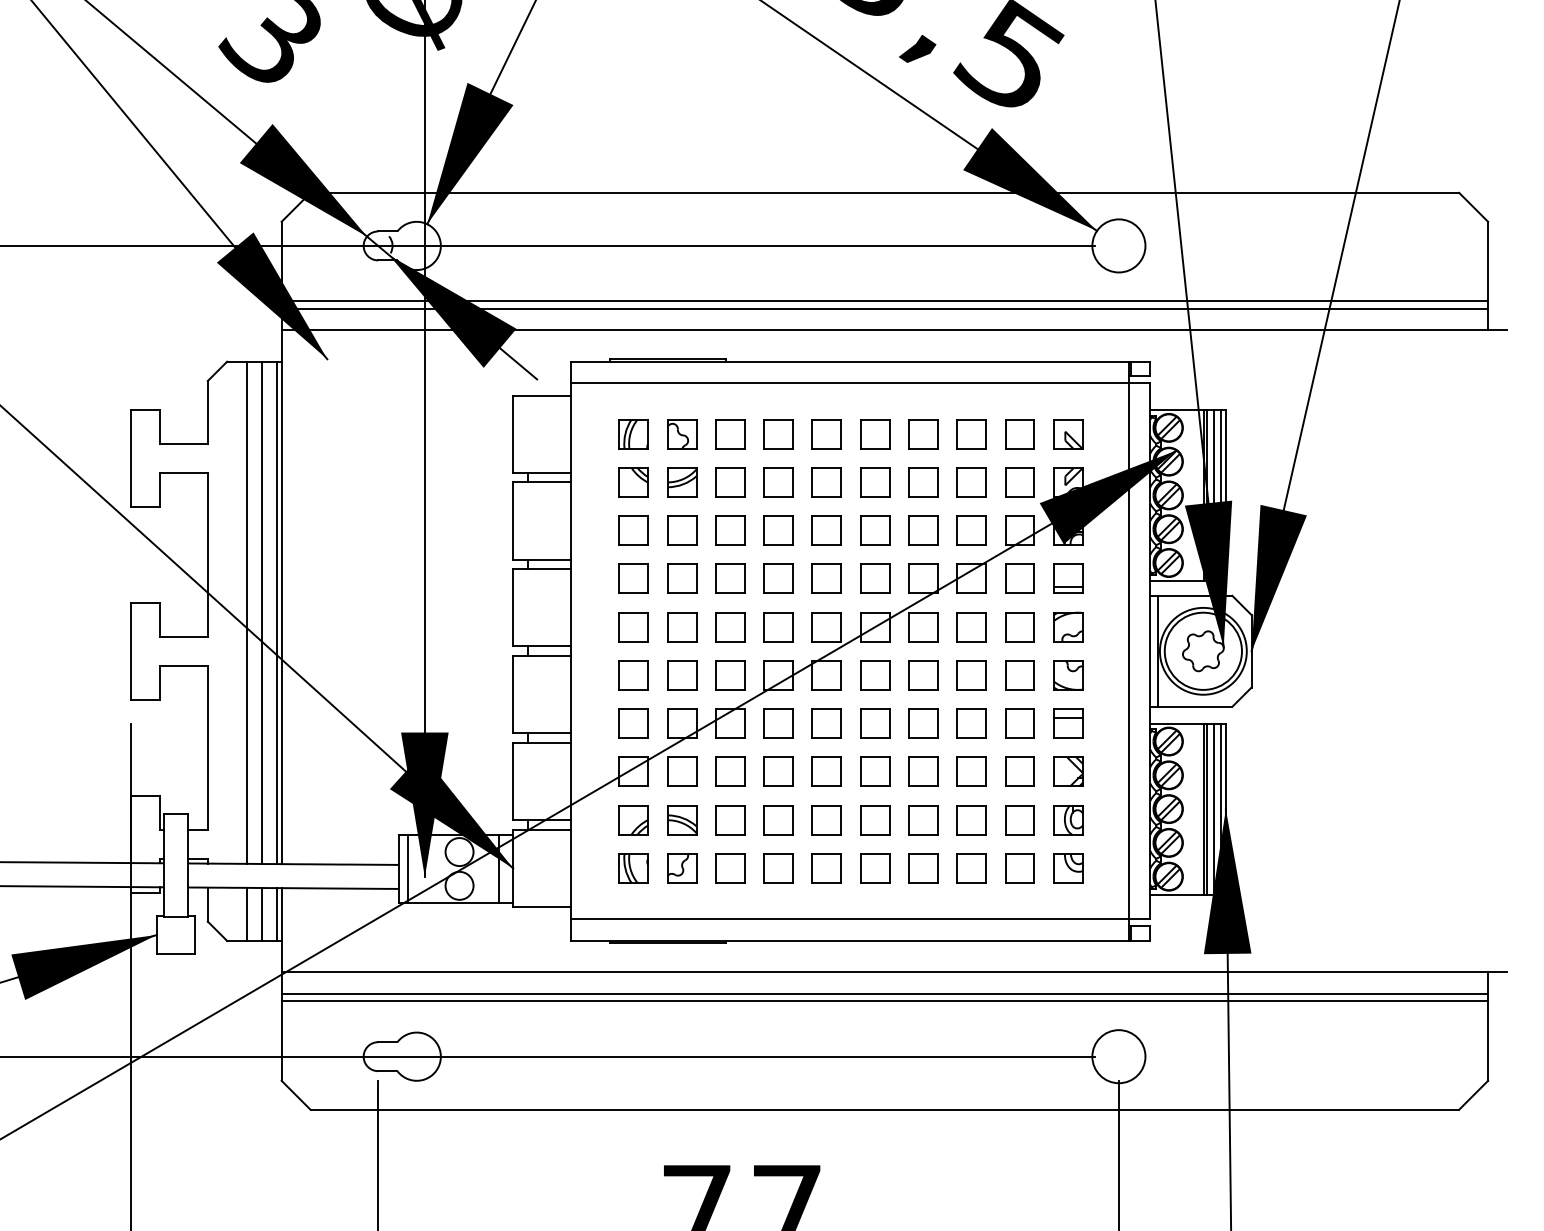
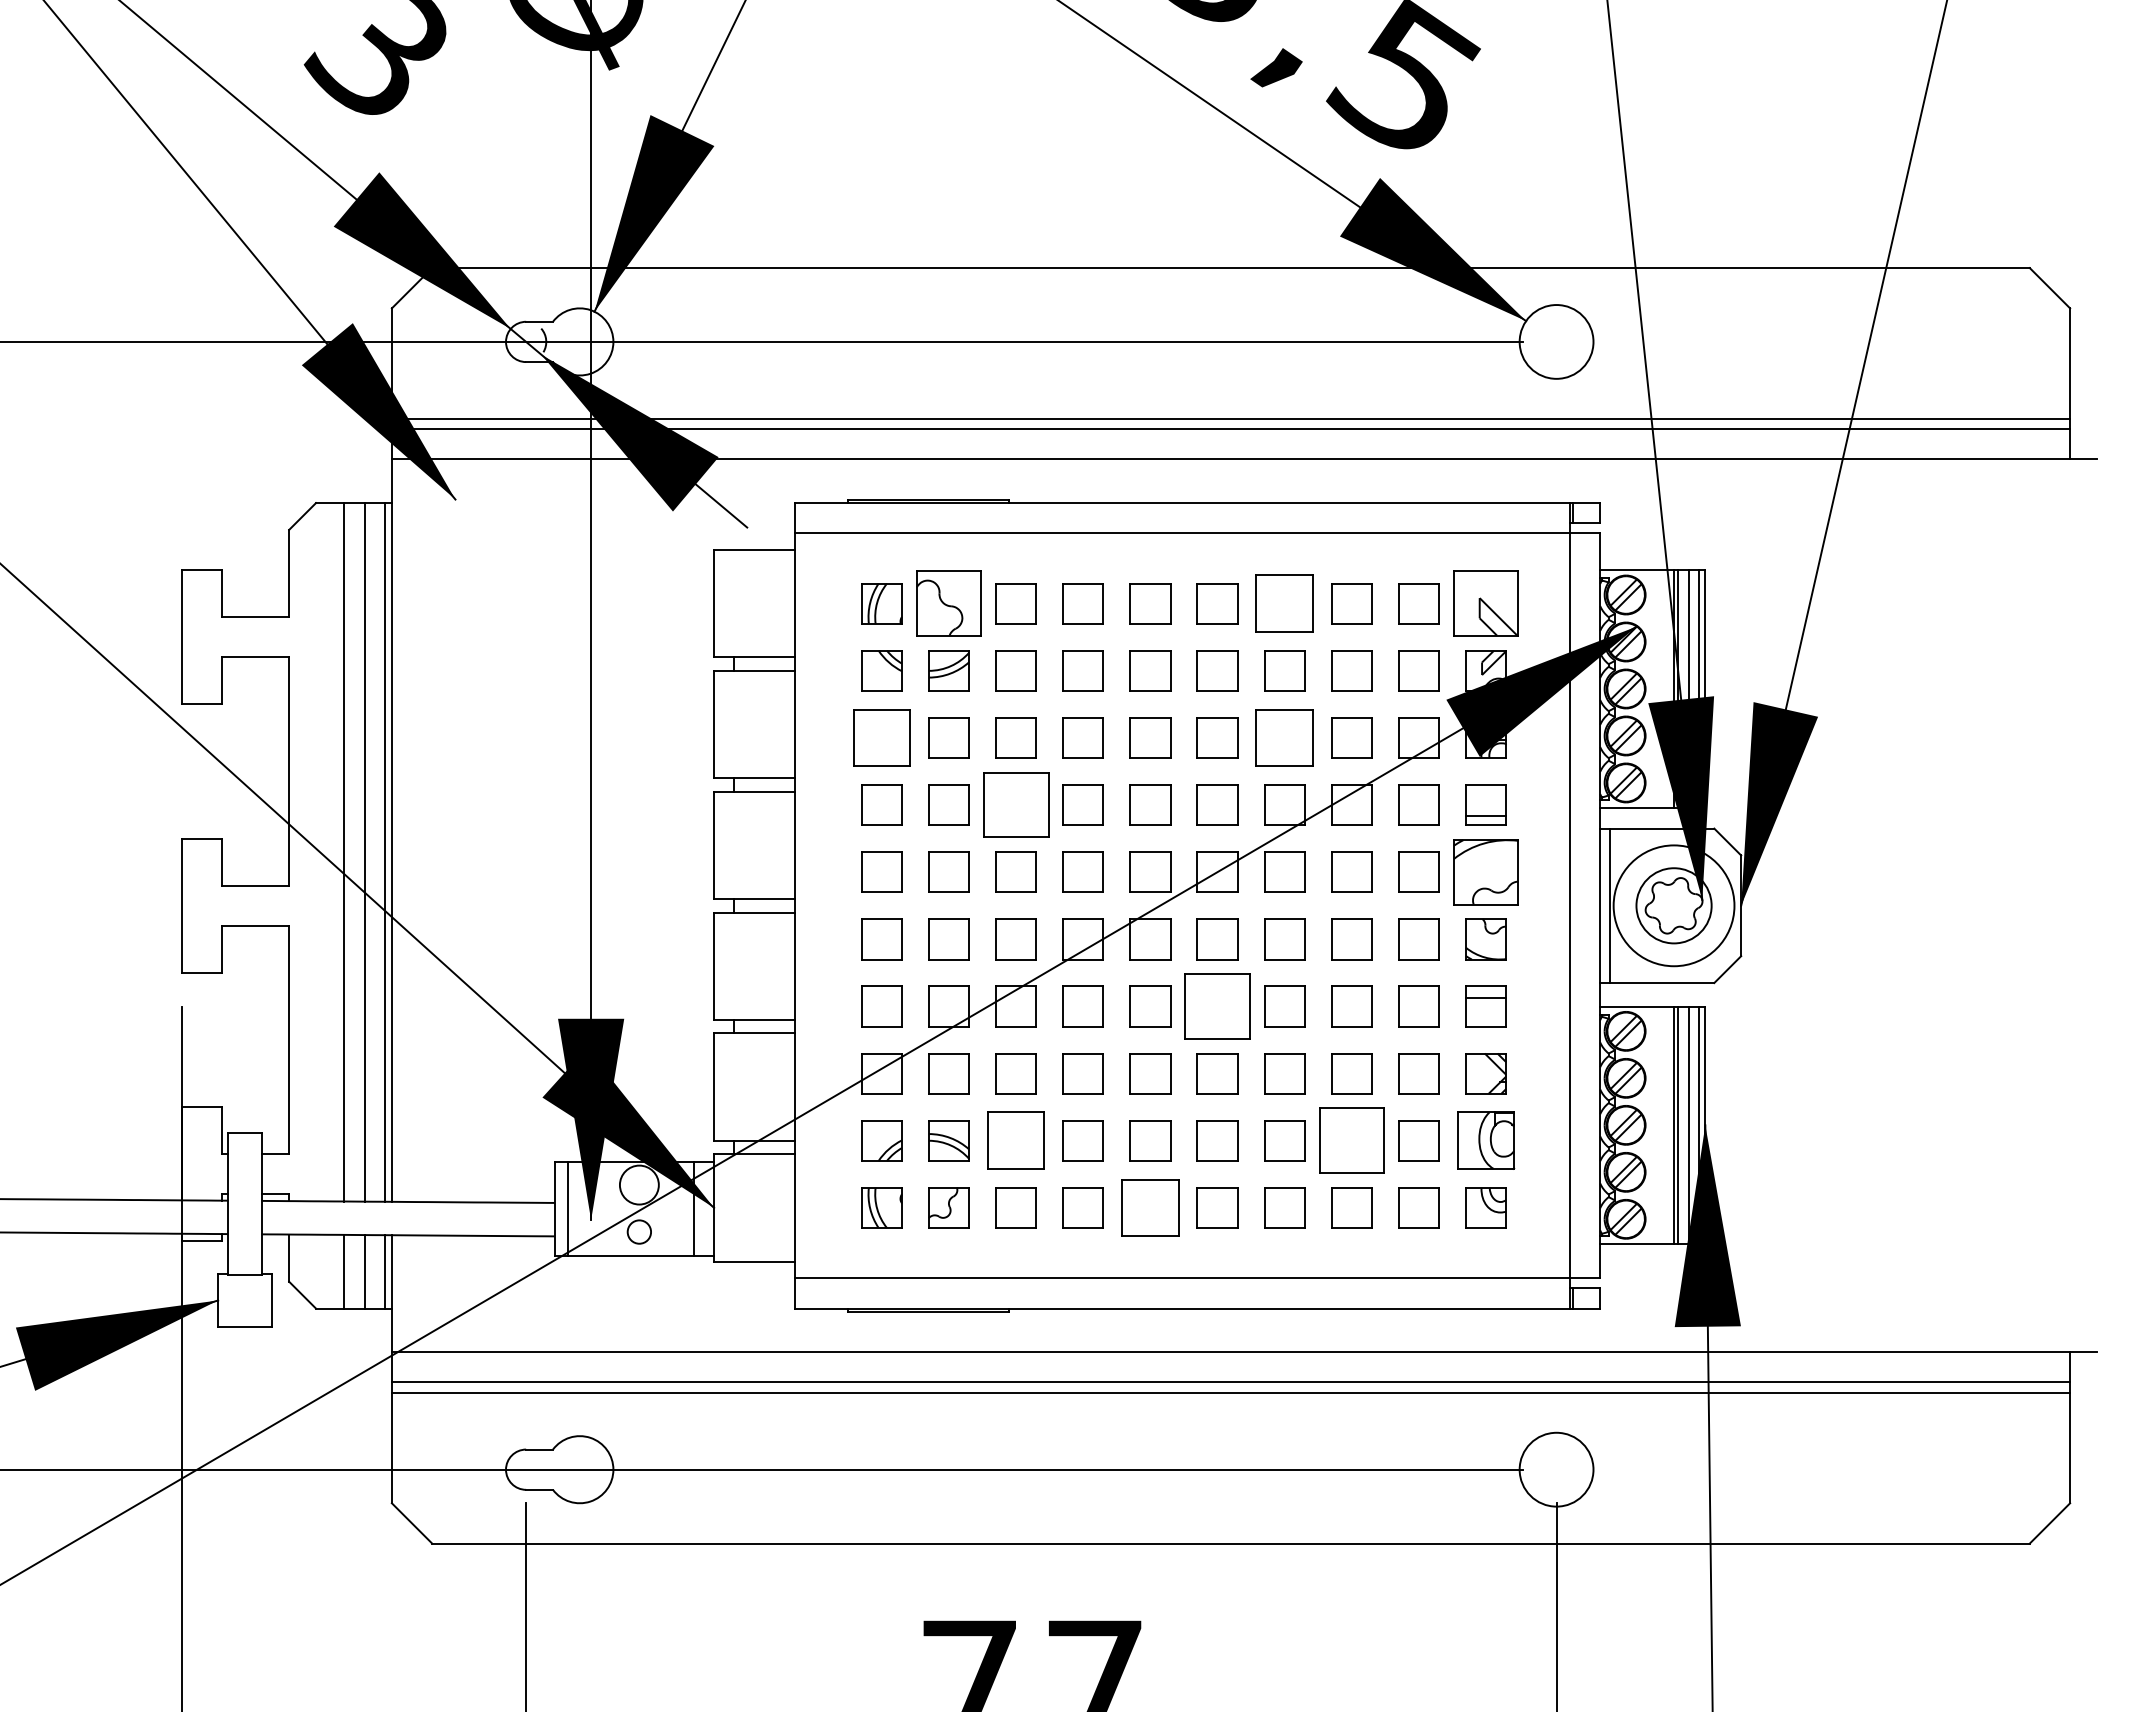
part: (681, 433) -> (948, 603), size x1.6
part: (923, 433) -> (1284, 603), size x1.4
part: (1067, 433) -> (1485, 603), size x1.6
part: (633, 530) -> (881, 737), size x1.4
part: (923, 530) -> (1284, 737), size x1.4
part: (729, 578) -> (1015, 804), size x1.6
part: (1067, 626) -> (1485, 871), size x1.6
circle: (1202, 651) -> (1673, 905), size x0.7
part: (875, 723) -> (1217, 1006), size x1.6
part: (729, 820) -> (1015, 1140), size x1.4
part: (971, 820) -> (1351, 1140), size x1.6
part: (1068, 820) -> (1486, 1140), size x1.4
part: (826, 868) -> (1150, 1207), size x1.4
circle: (458, 885) -> (638, 1231), size x0.6

